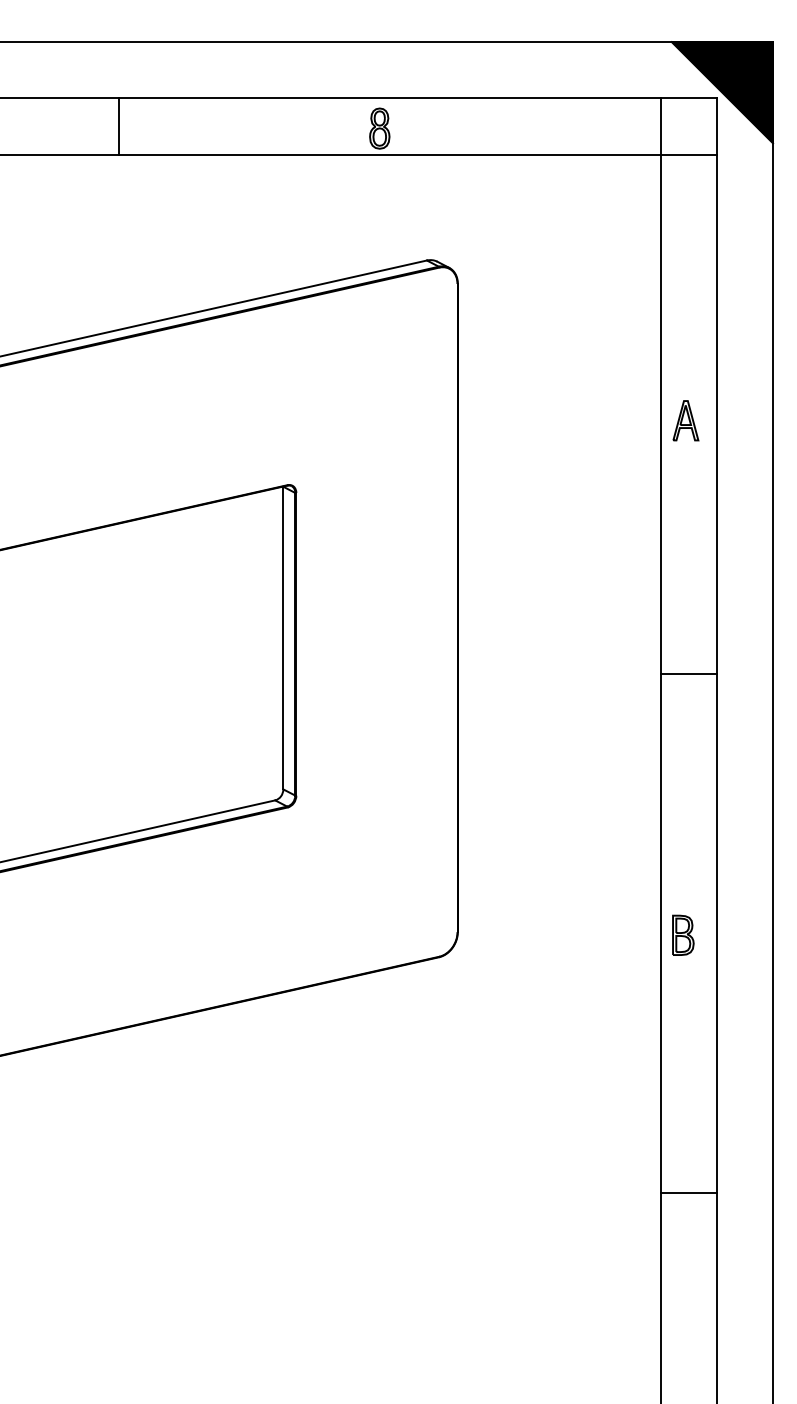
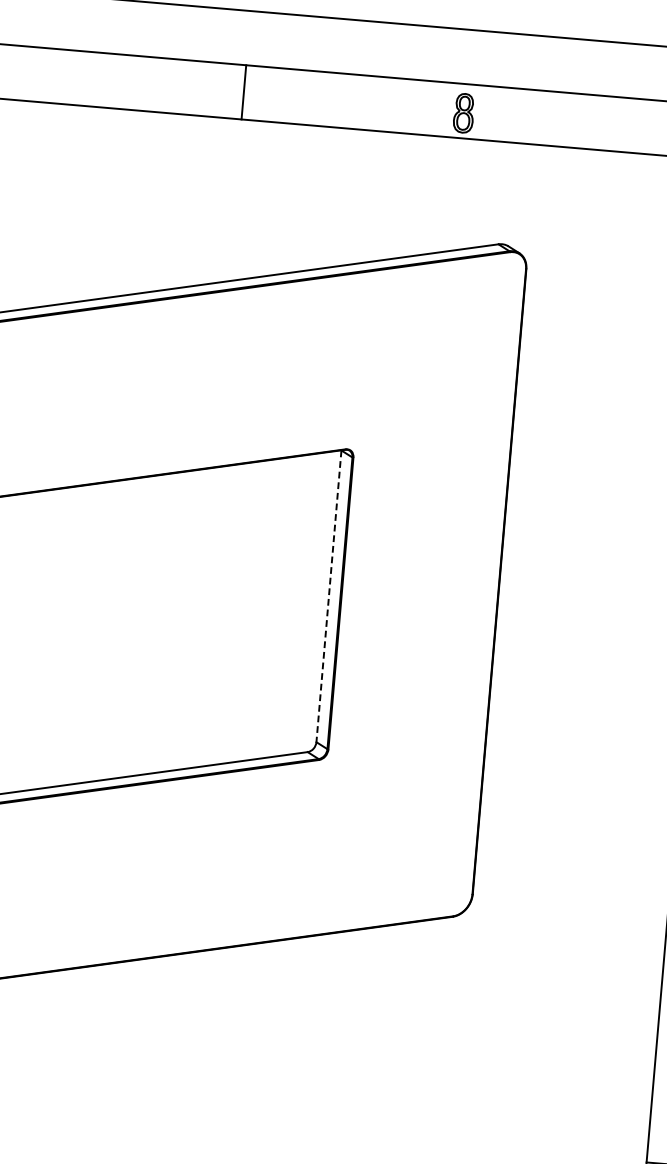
line: (119, 126) -> (244, 92), moved
line: (283, 638) -> (329, 596), solid -> dashed

